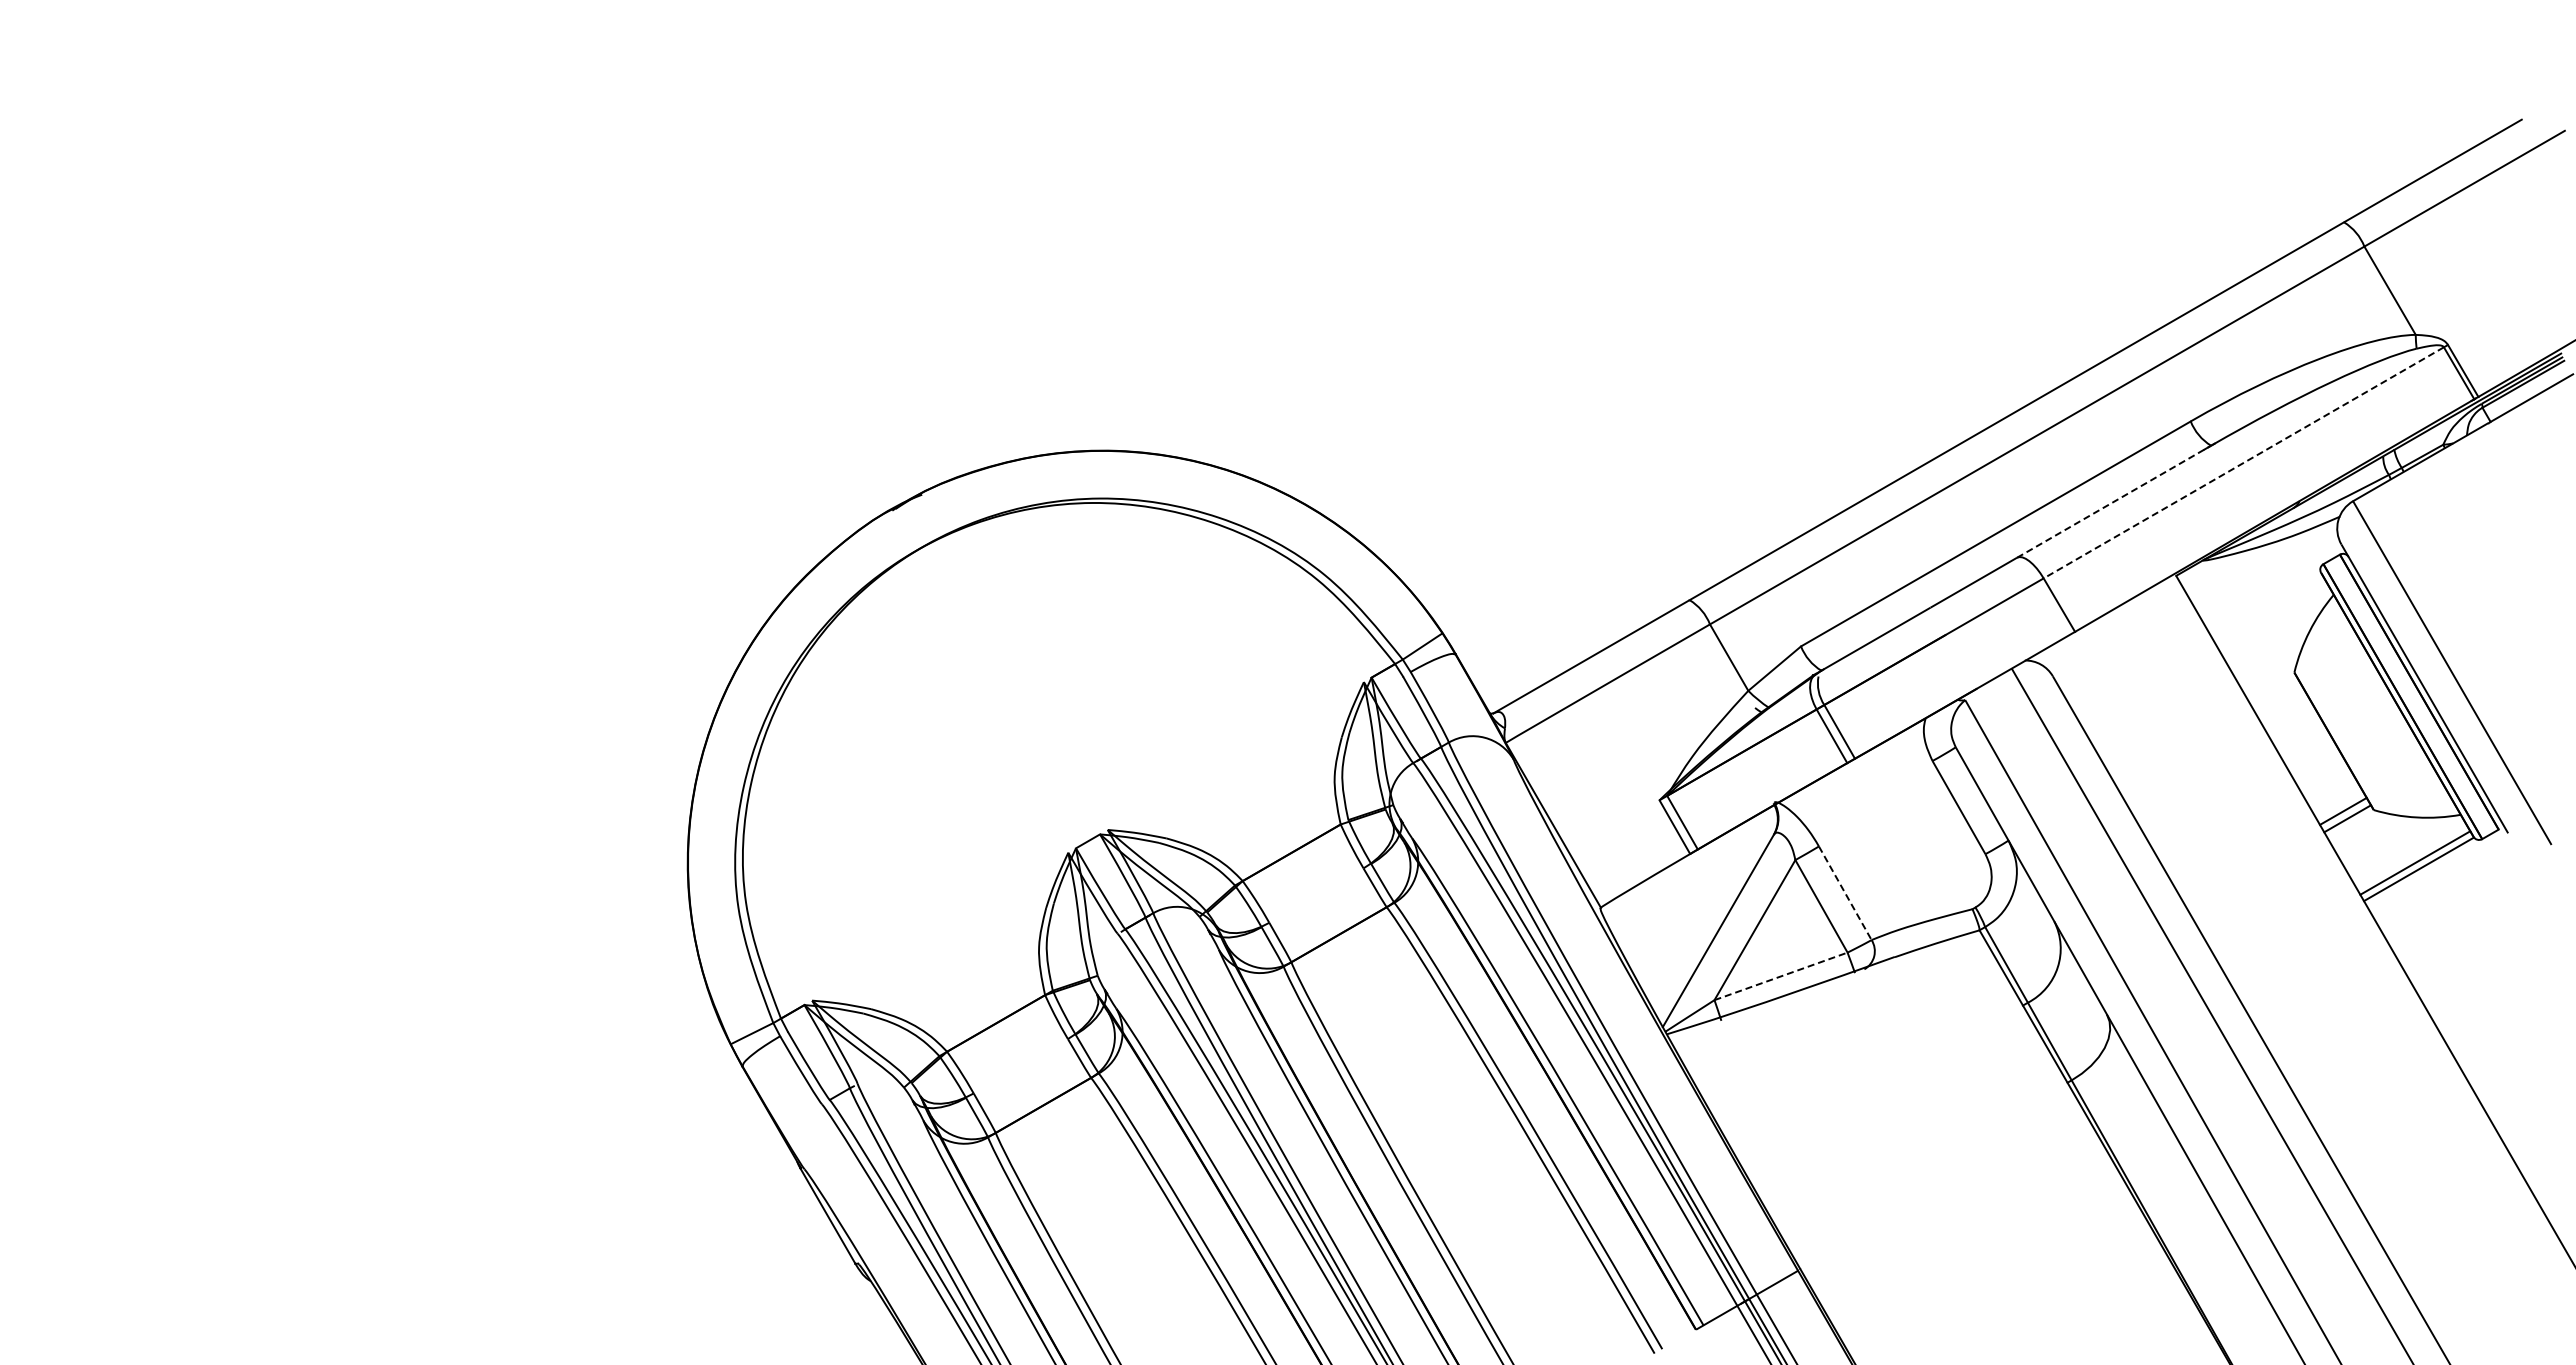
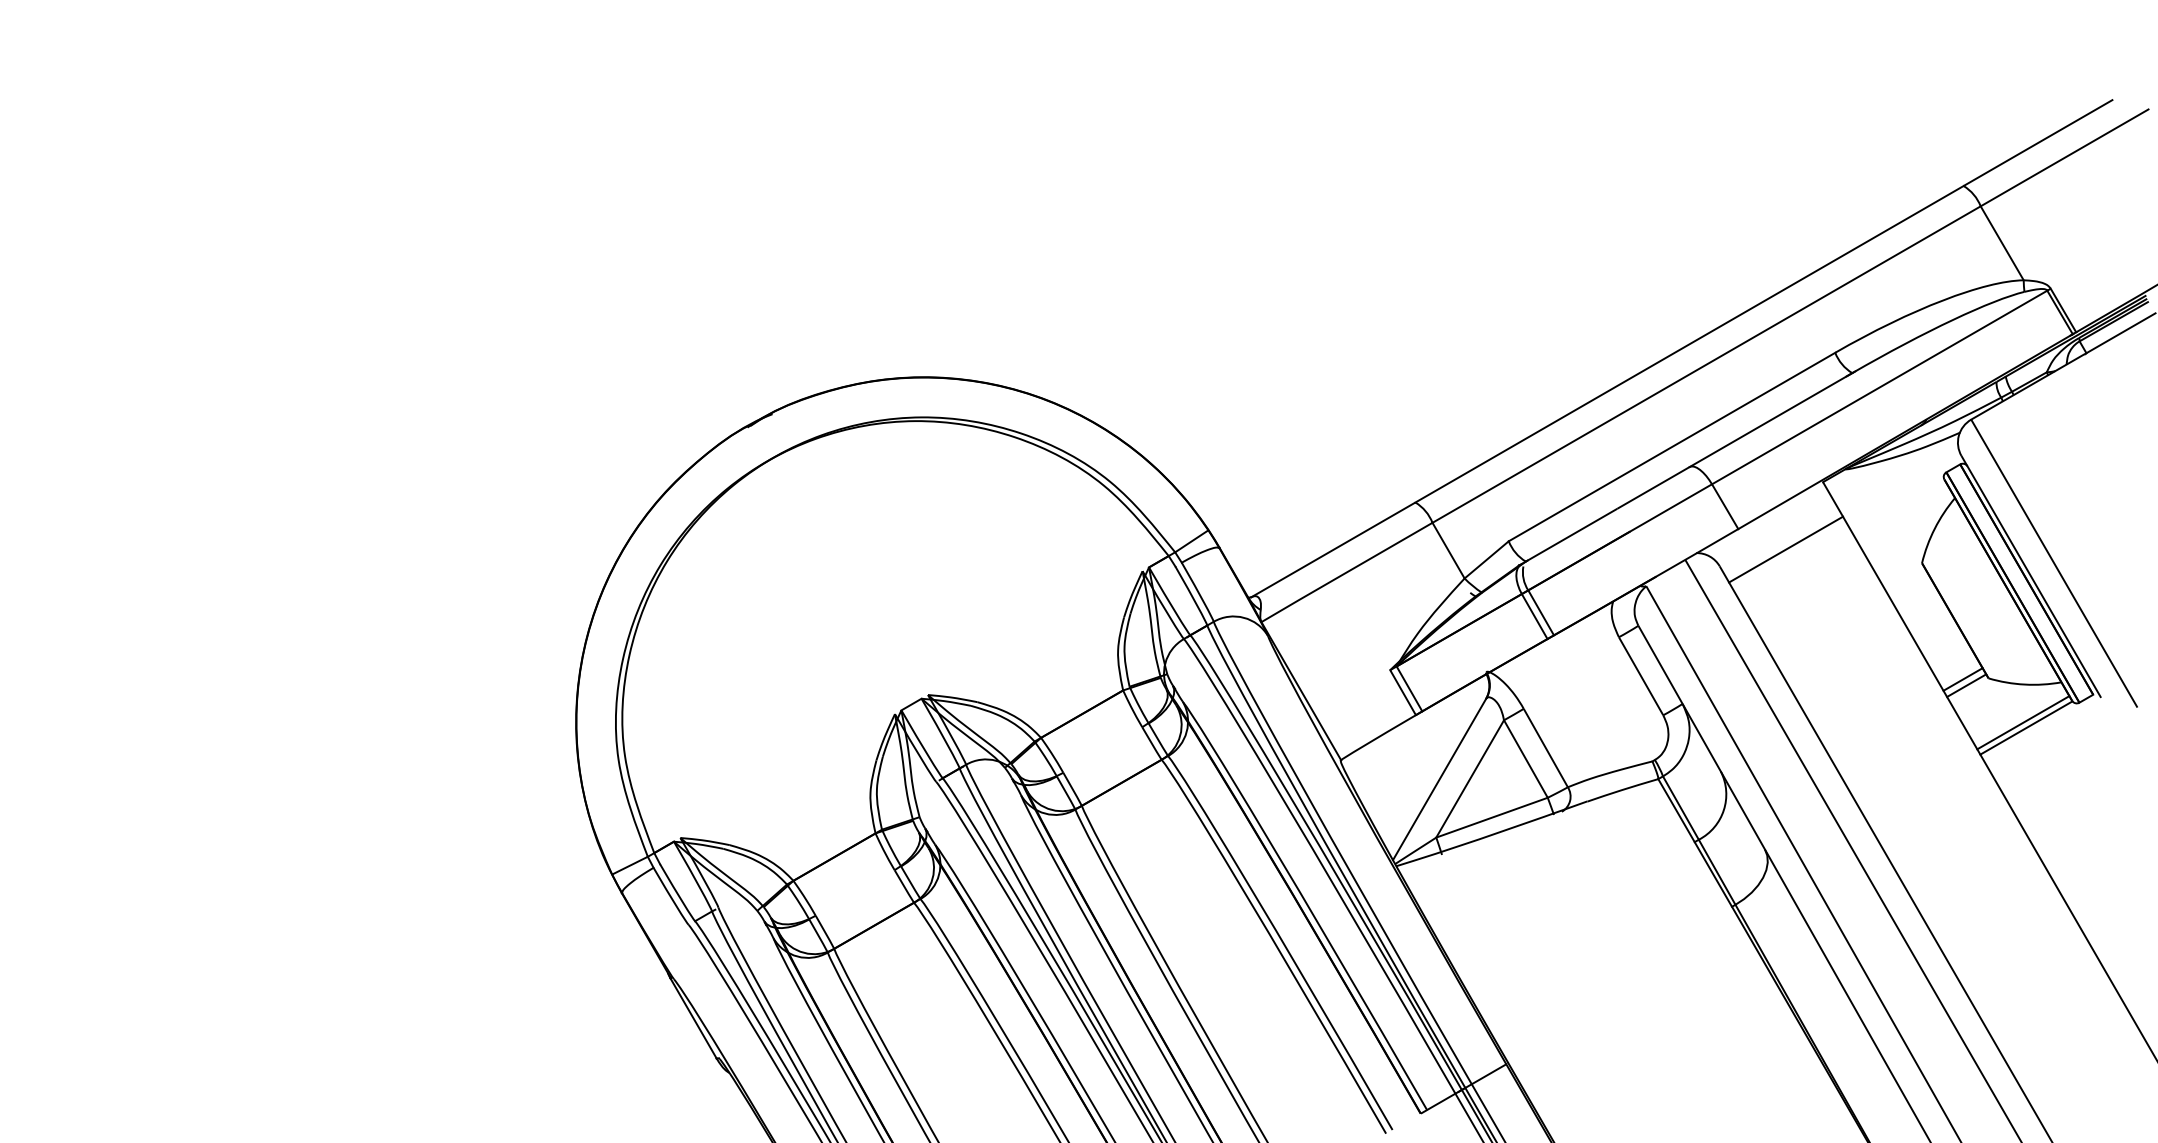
line: (2243, 463) -> (1879, 388), dashed -> solid
line: (2114, 501) -> (1771, 419), dashed -> solid
line: (2132, 656) -> (1786, 549), added
line: (1845, 894) -> (1546, 749), dashed -> solid
line: (1781, 976) -> (1492, 817), dashed -> solid

